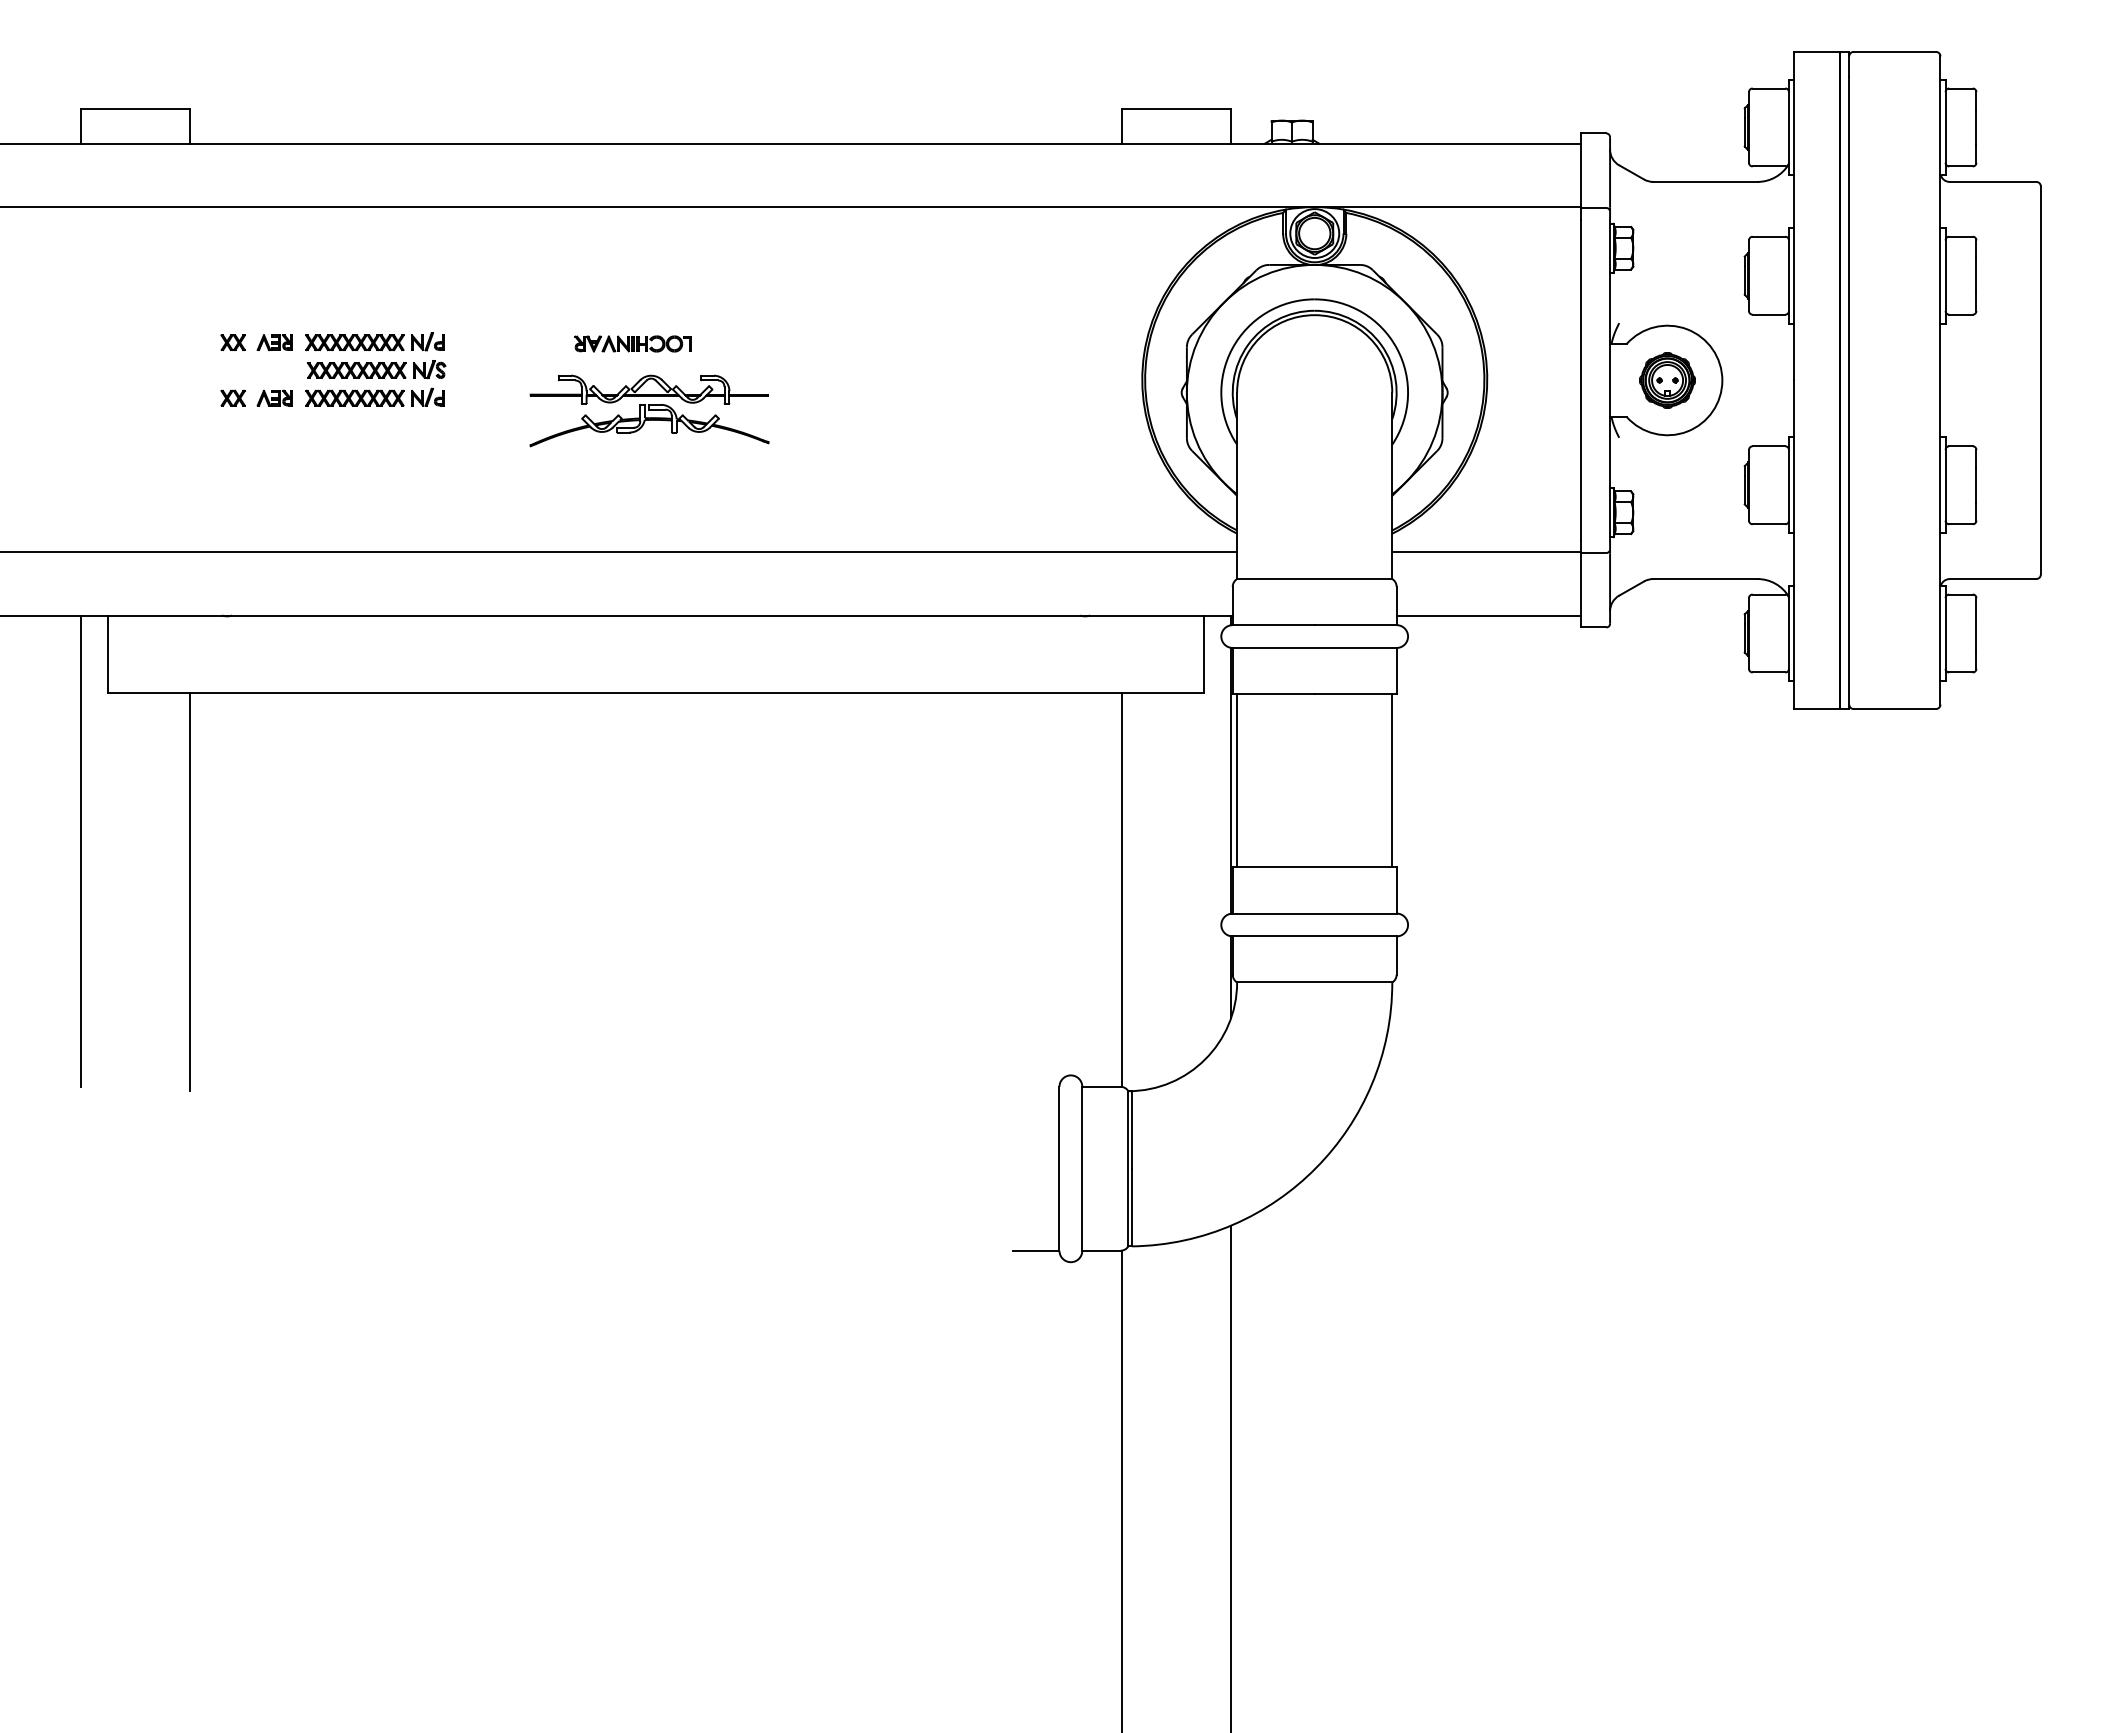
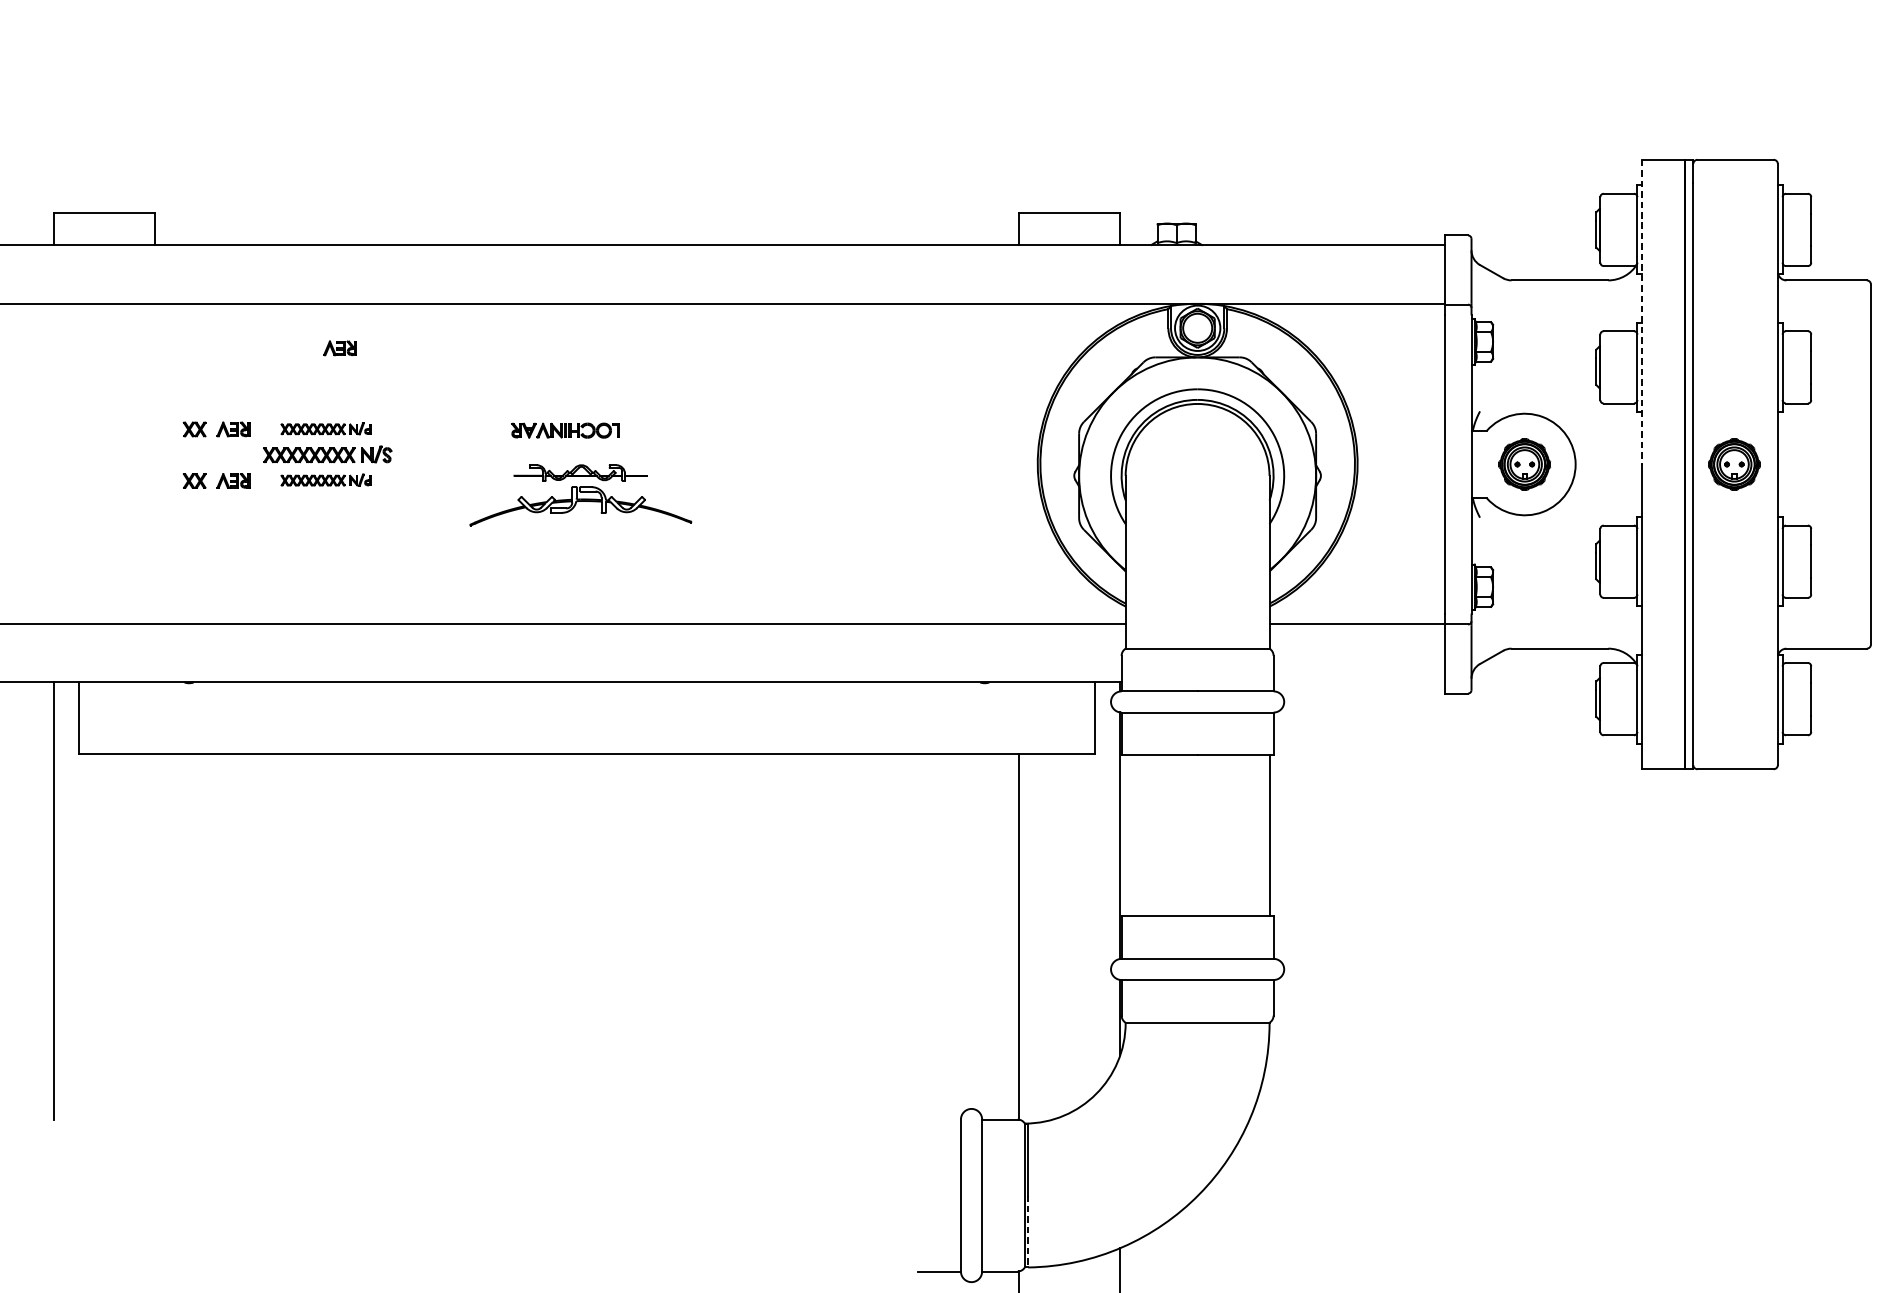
line: (1794, 216) -> (1642, 312), solid -> dashed
part: (389, 254) -> (339, 347), added
part: (374, 341) -> (325, 428), size x0.7
part: (1893, 380) -> (1734, 464), added
part: (648, 389) -> (579, 472), size x0.6
part: (374, 396) -> (325, 479), size x0.7
line: (1488, 615) -> (1358, 682), removed
line: (1237, 780) -> (1126, 835), removed
line: (190, 892) -> (155, 939), removed
line: (1132, 1207) -> (1028, 1231), solid -> dashed

